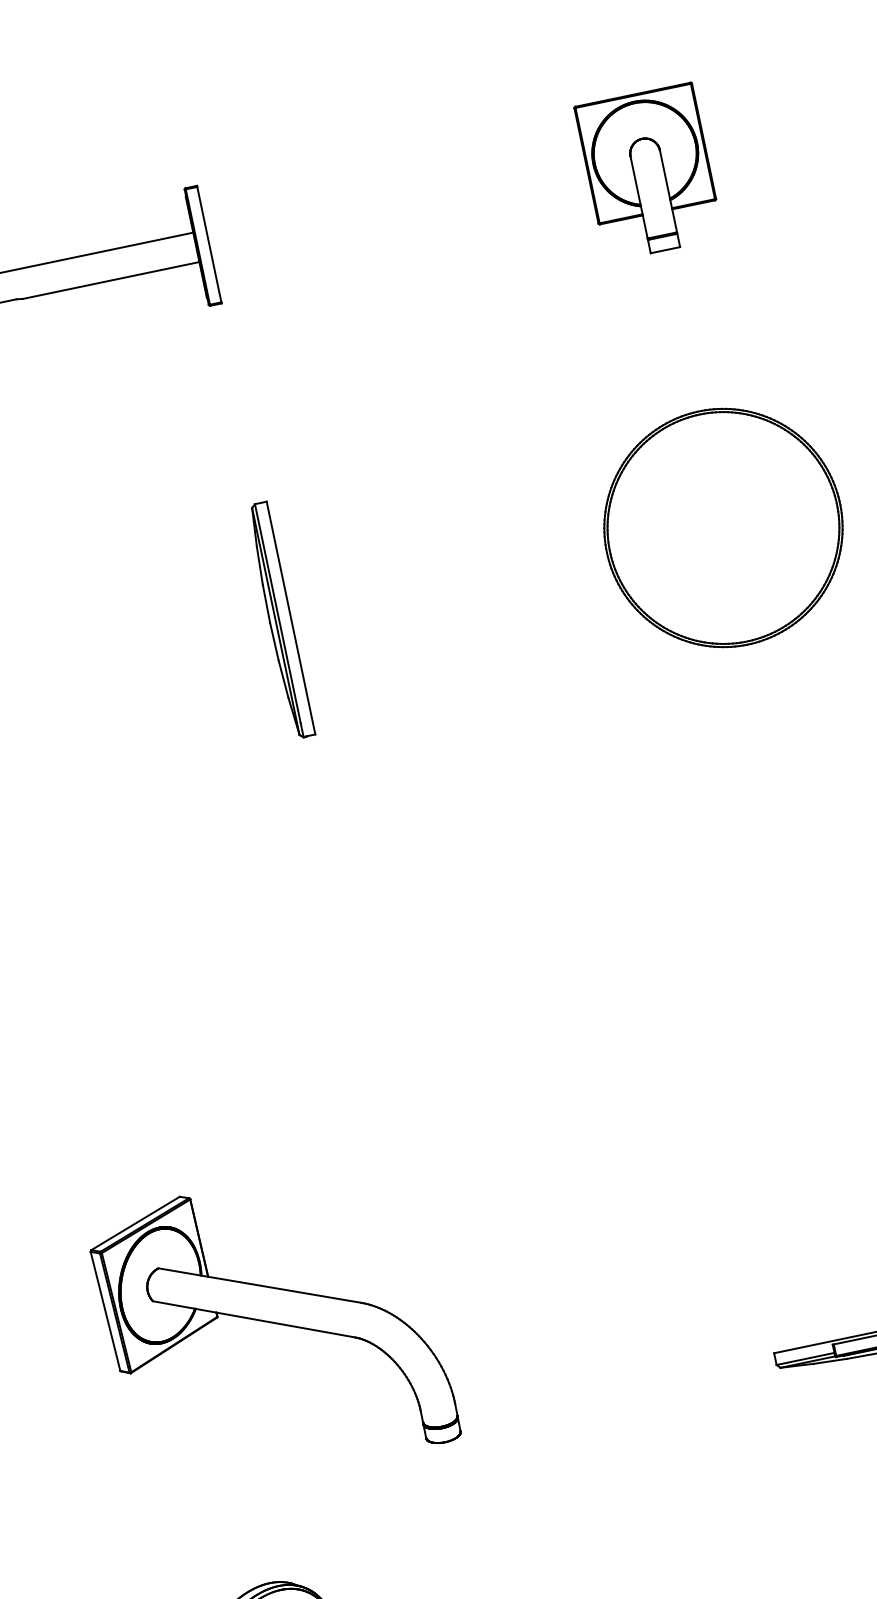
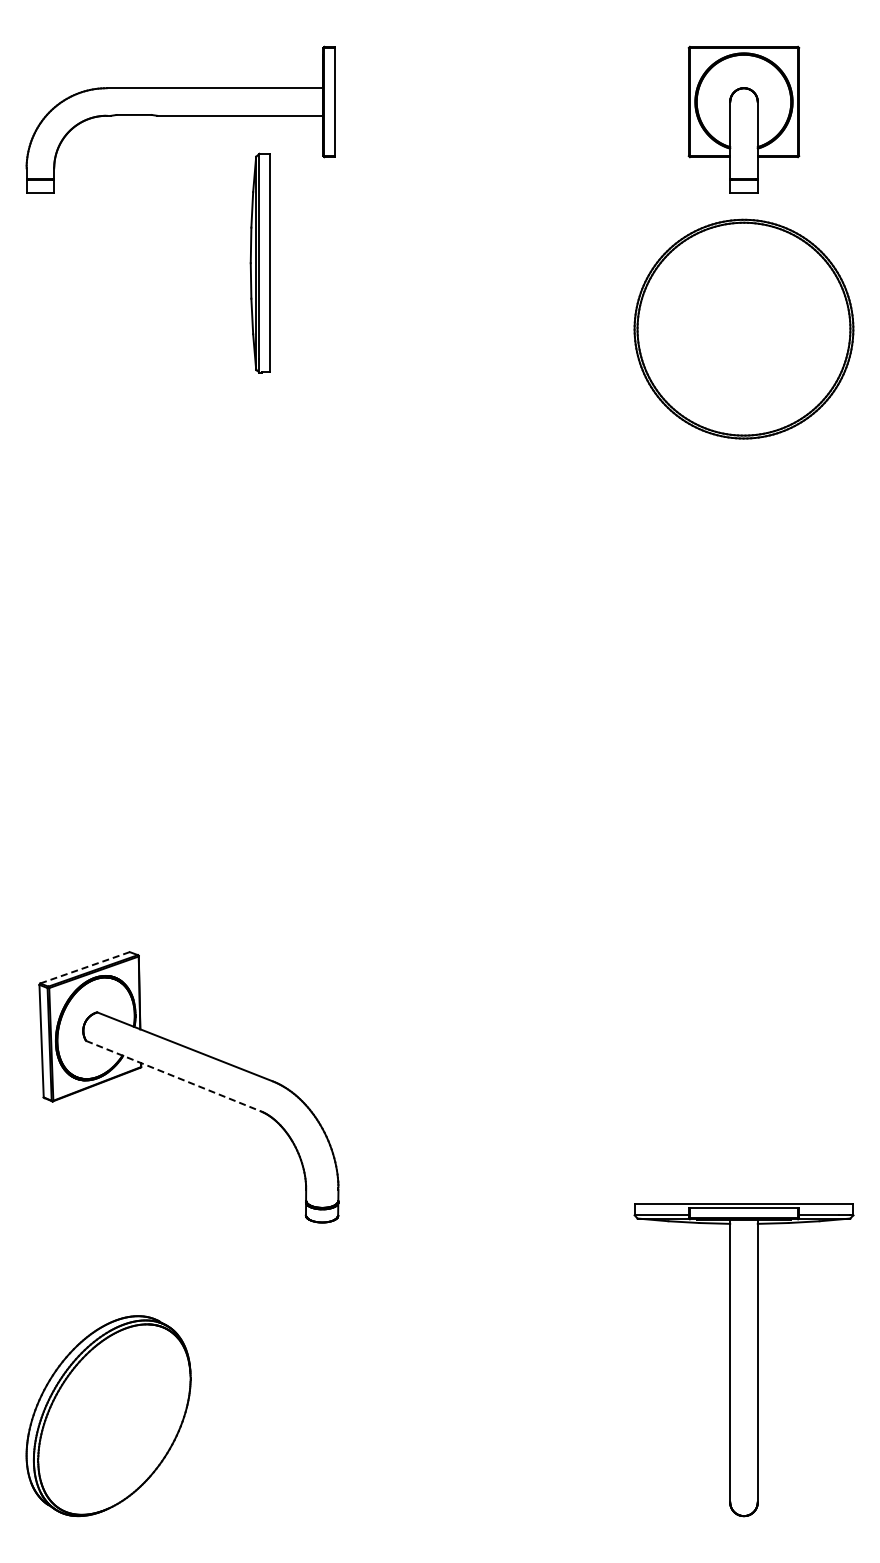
part: (722, 527) -> (743, 328), moved
part: (279, 620) -> (259, 262), moved
line: (134, 1223) -> (84, 967), solid -> dashed
line: (255, 1319) -> (174, 1076), solid -> dashed

